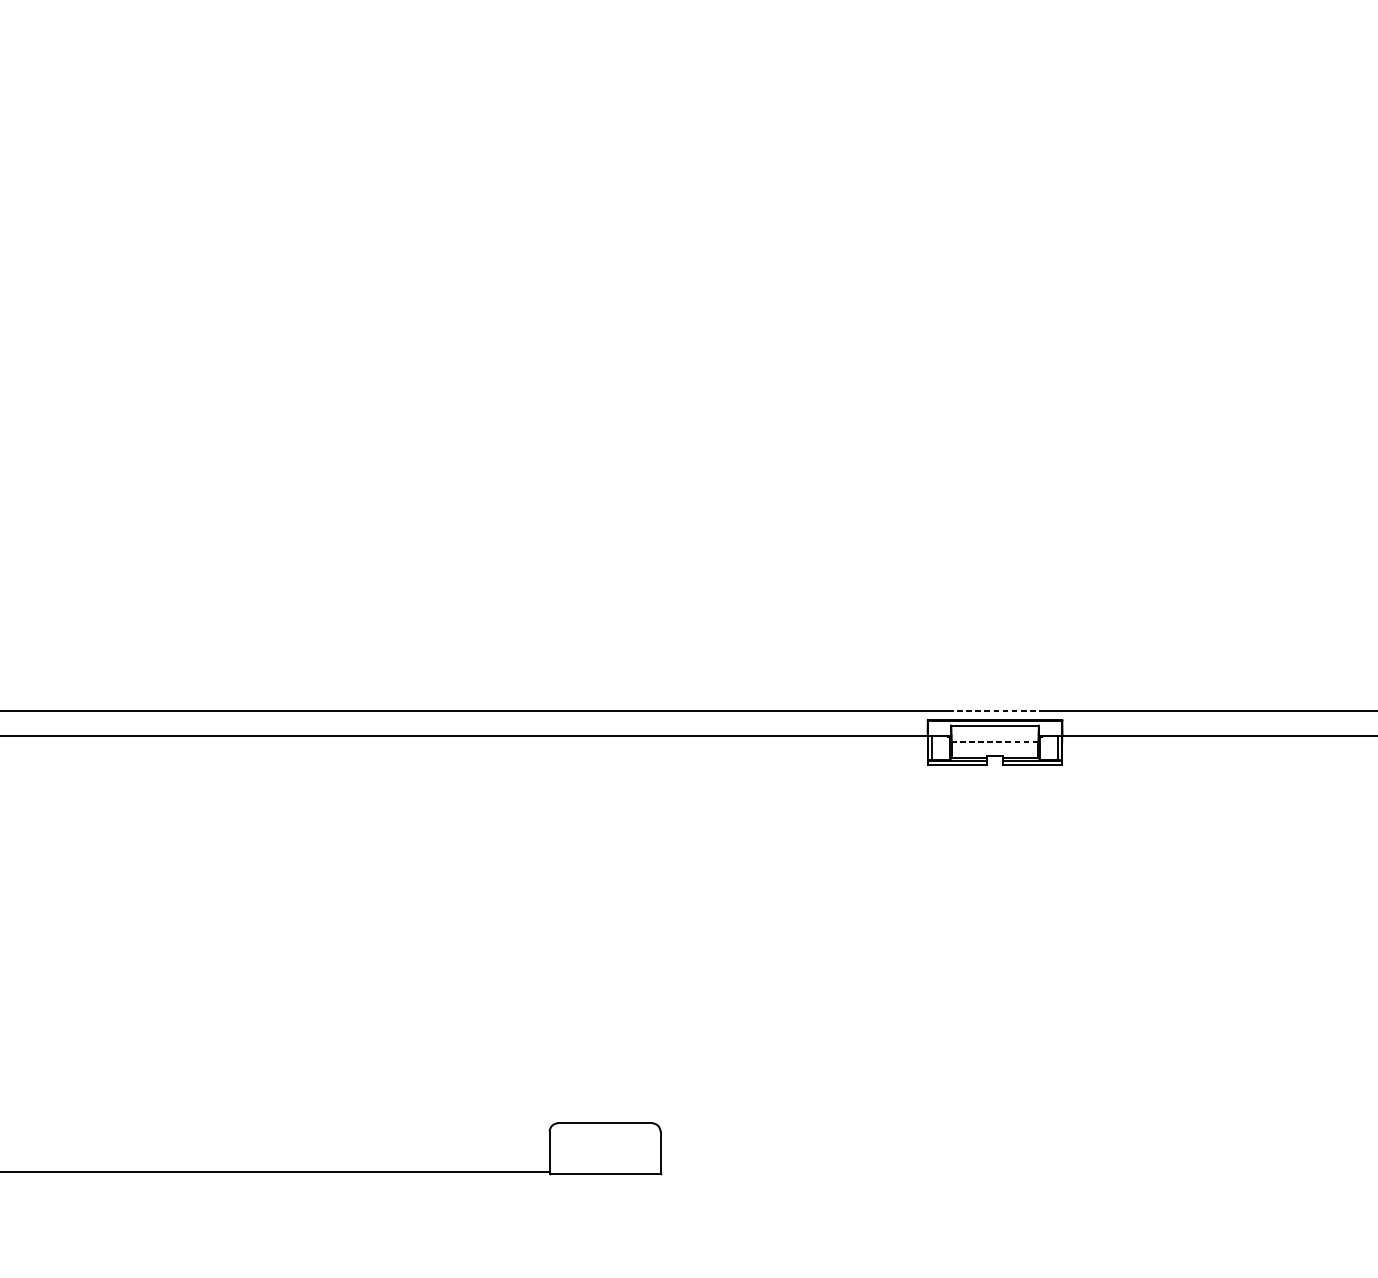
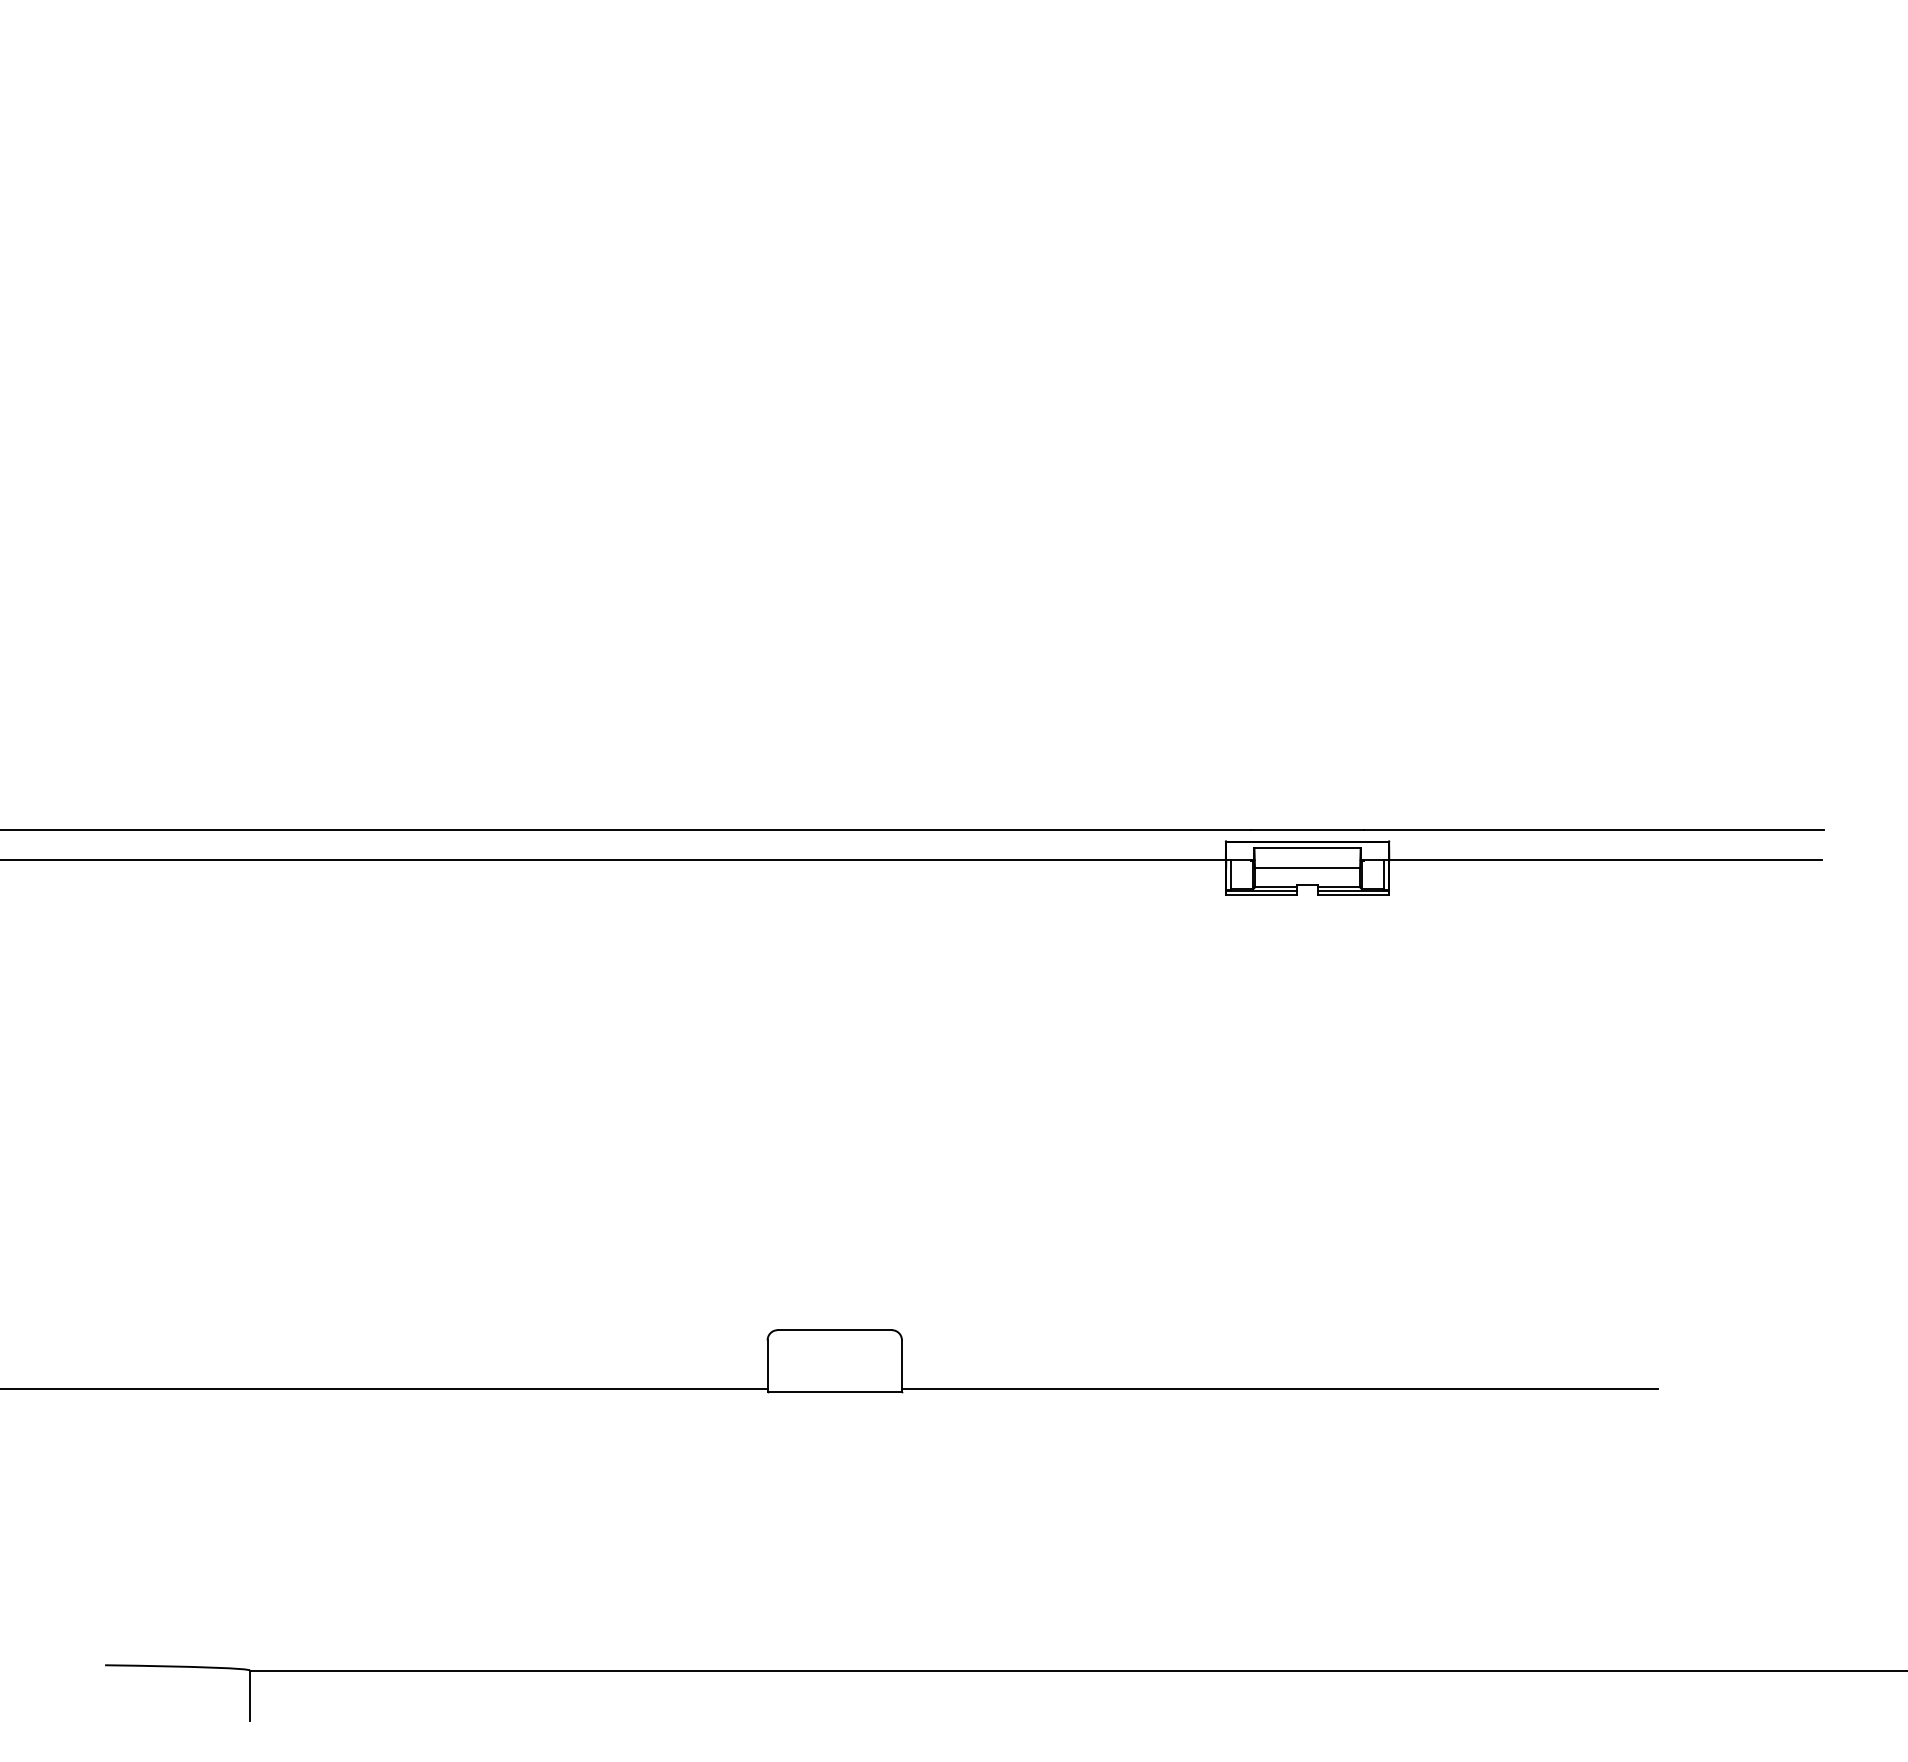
line: (995, 710) -> (1307, 829), dashed -> solid
line: (995, 742) -> (1307, 868), dashed -> solid
line: (971, 1171) -> (1279, 1388), added

